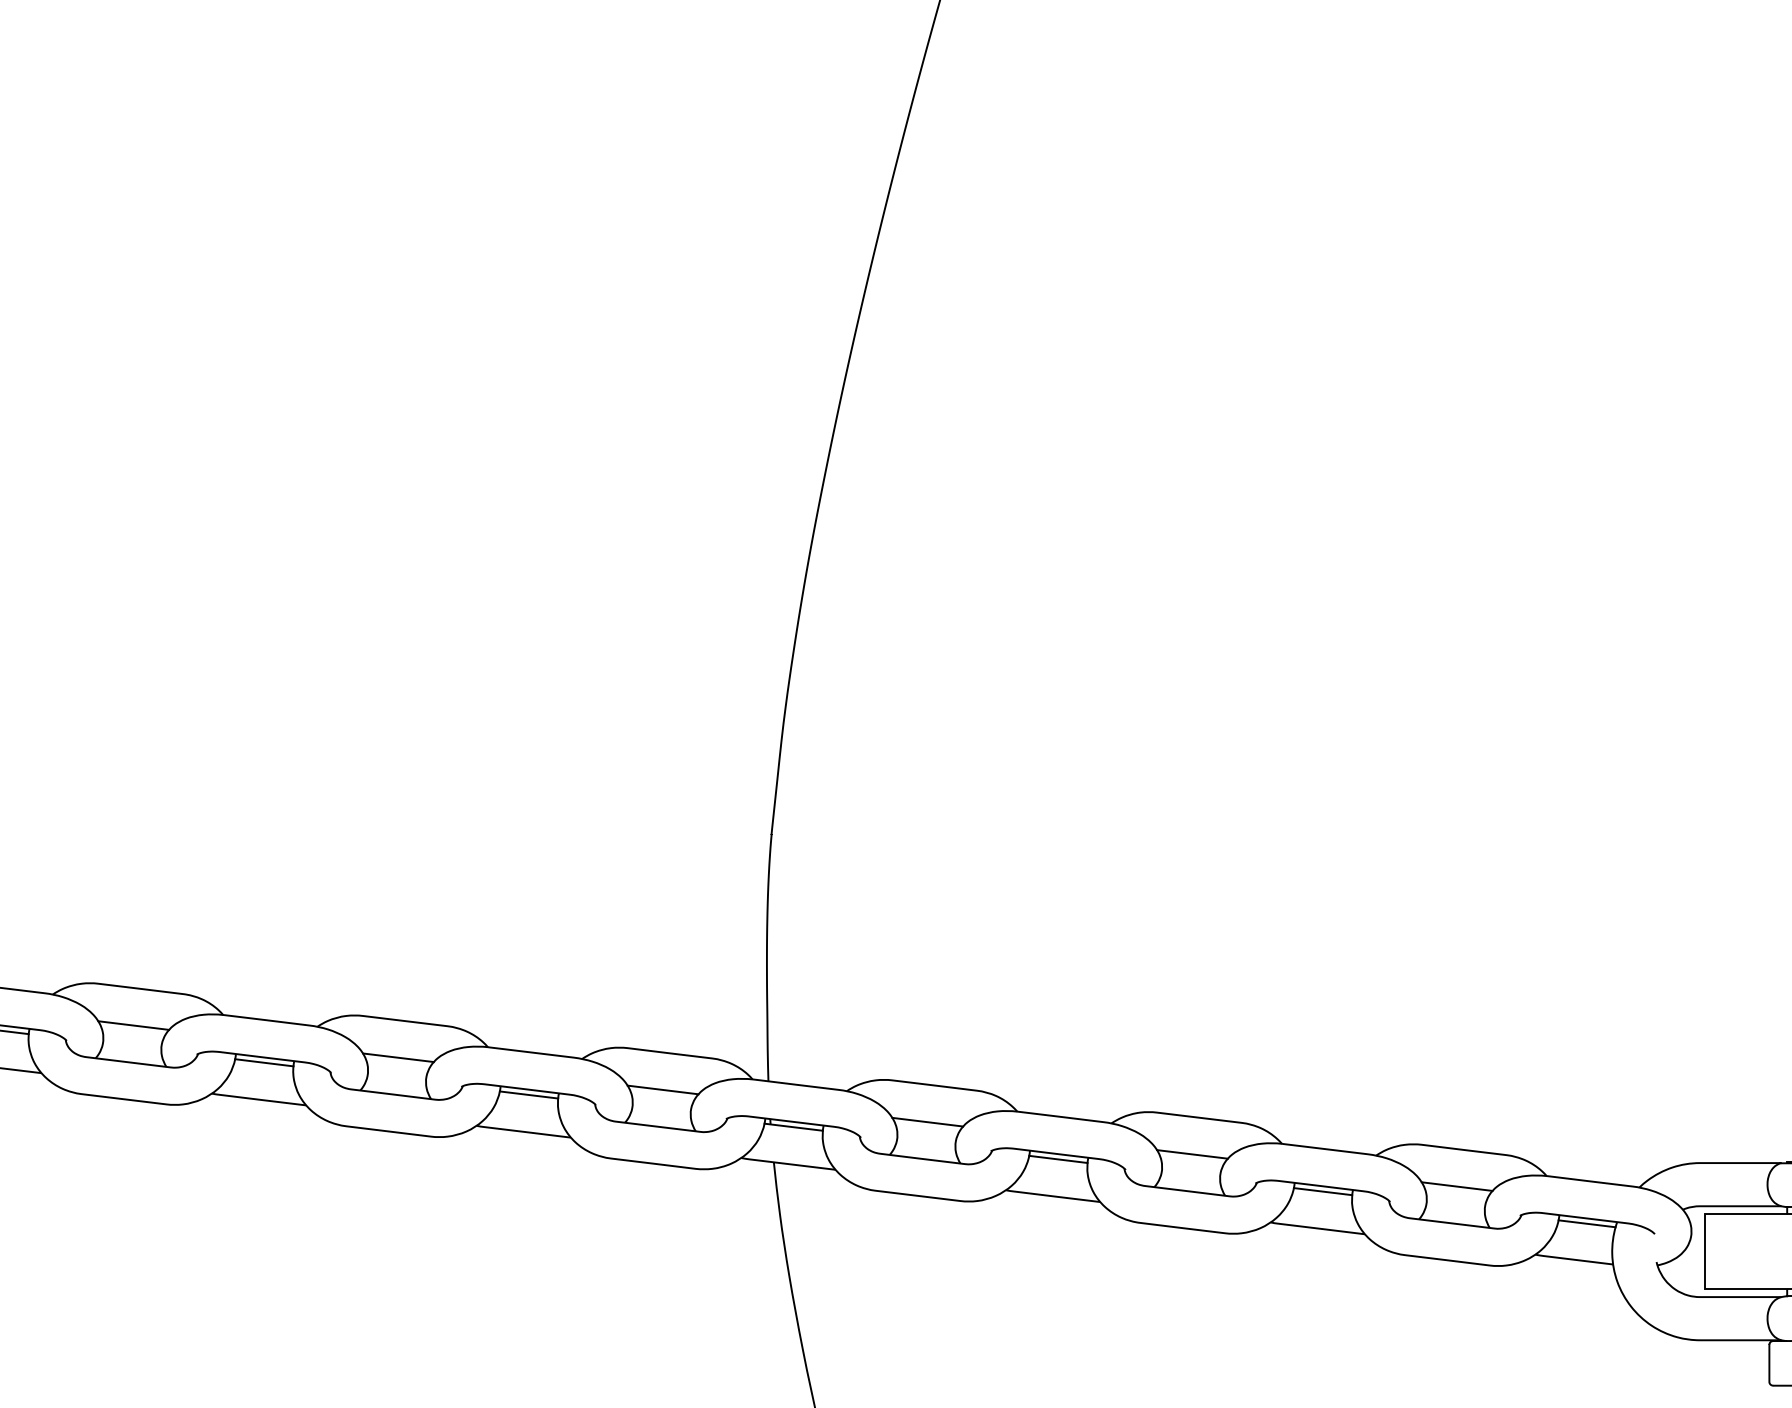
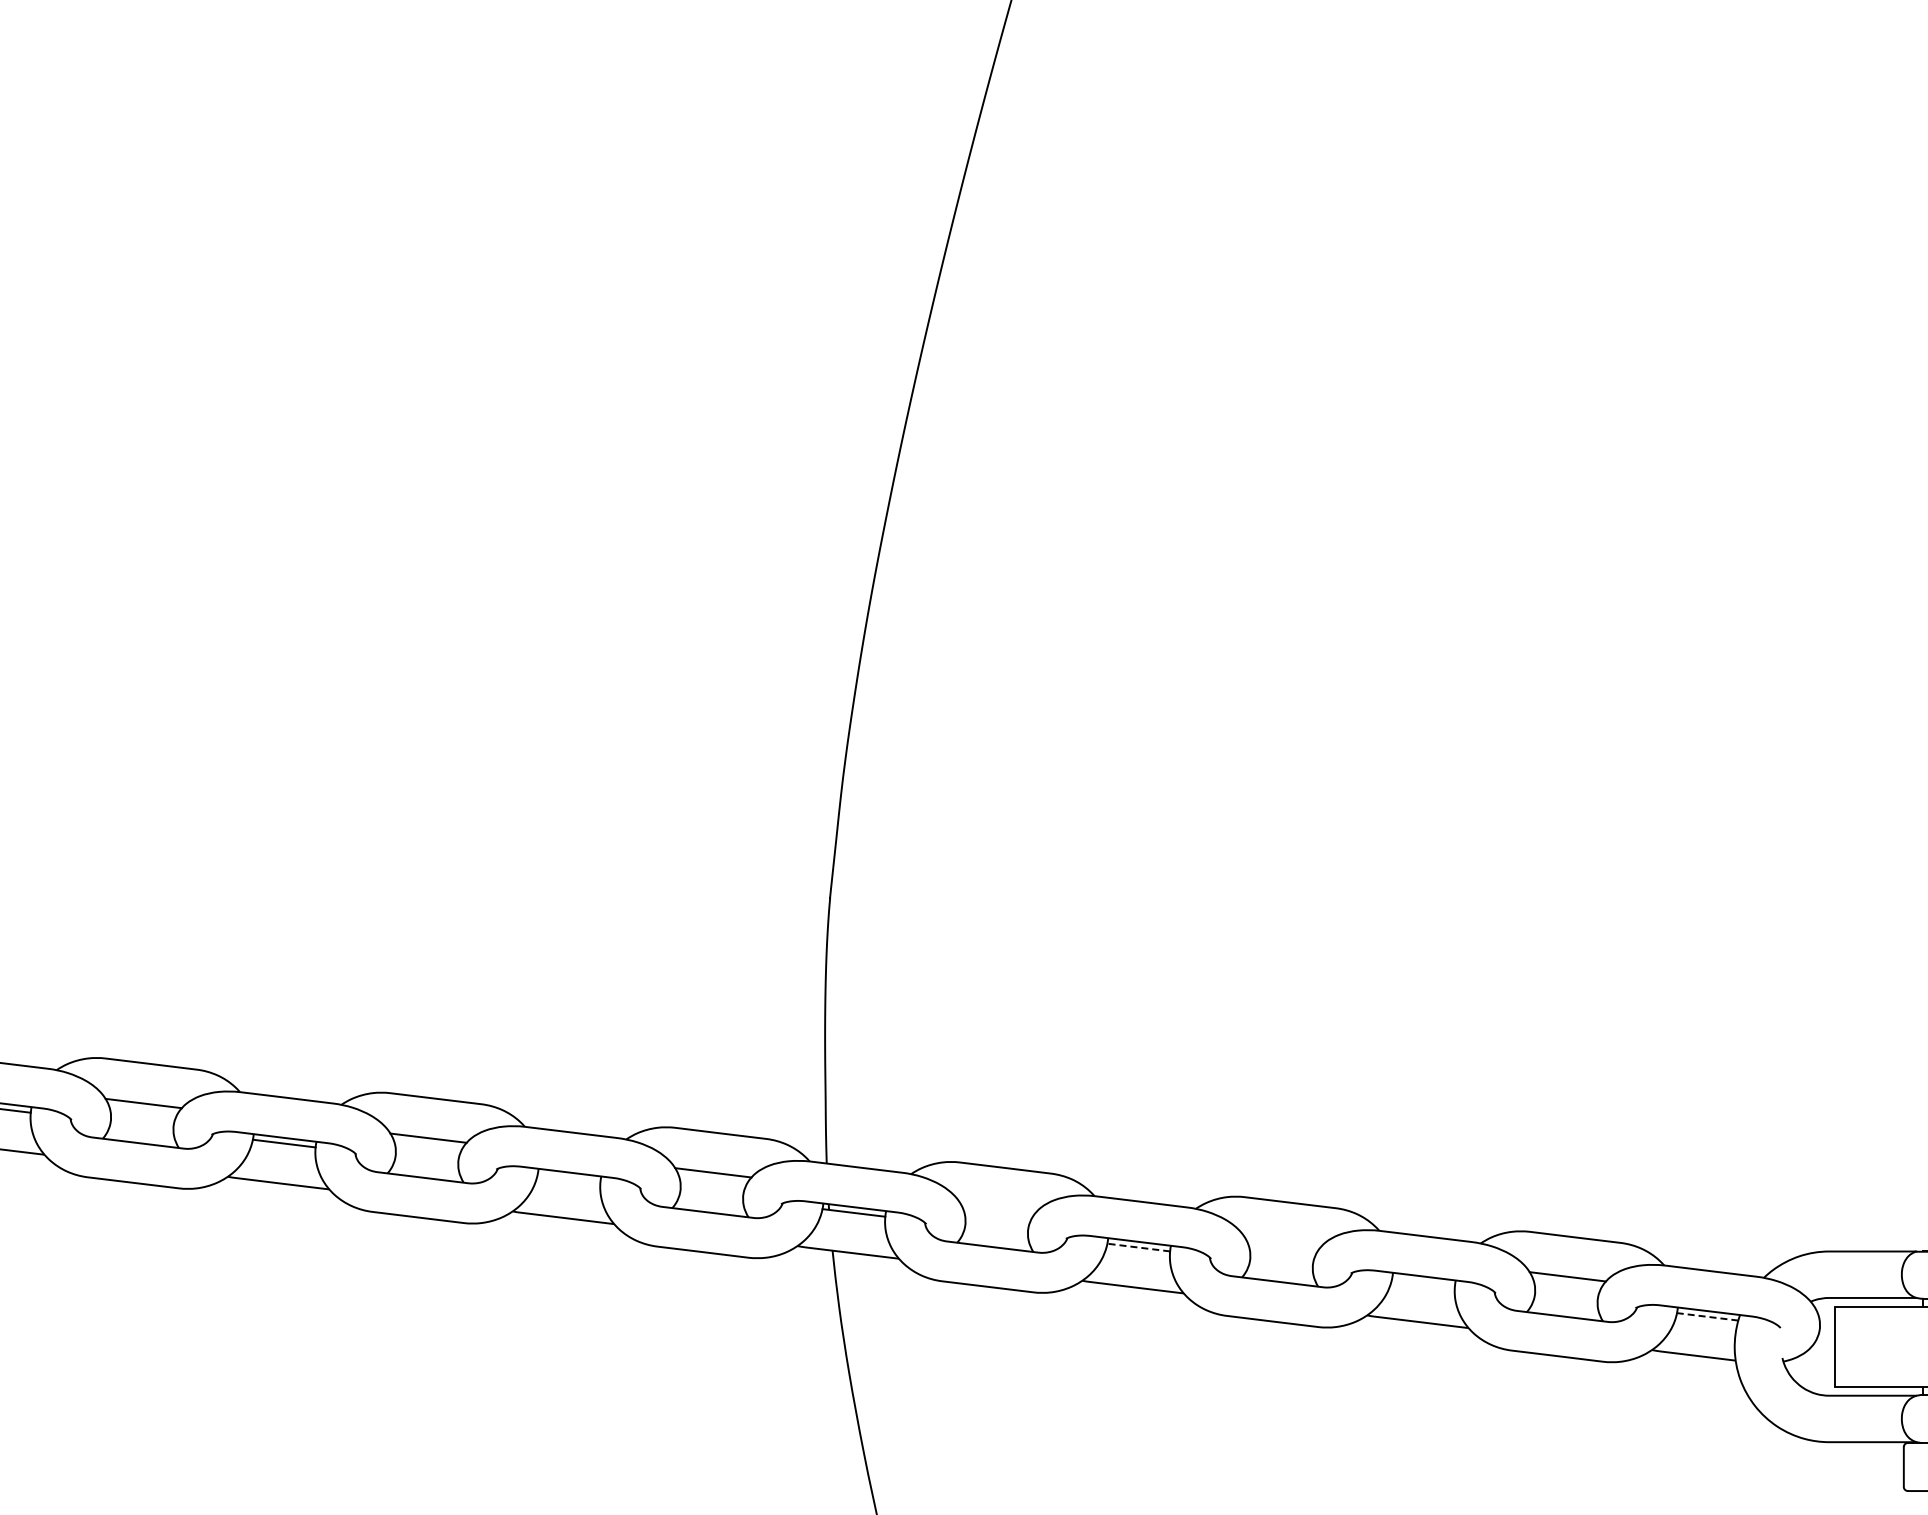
line: (528, 1095) -> (568, 1178), removed
line: (928, 1122) -> (998, 1207), removed
line: (1191, 1153) -> (1282, 1241), removed
line: (1058, 1159) -> (1138, 1247), solid -> dashed
line: (1323, 1191) -> (1423, 1282), removed
line: (1586, 1223) -> (1707, 1316), solid -> dashed

